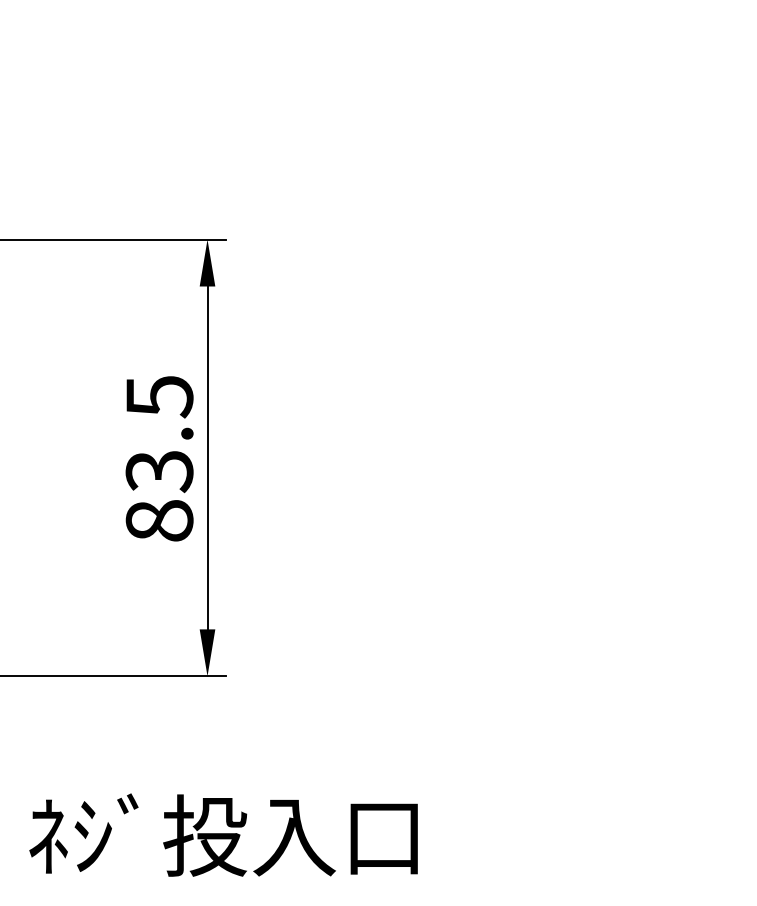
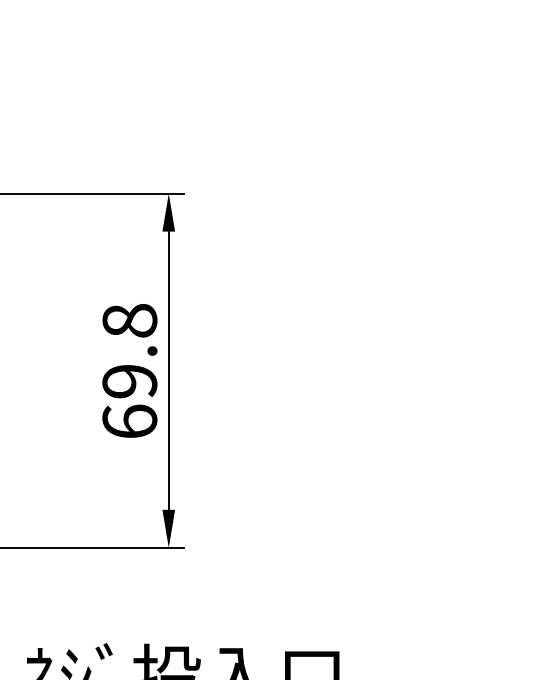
text: (159, 458) -> (129, 371), 83.5 -> 69.8

